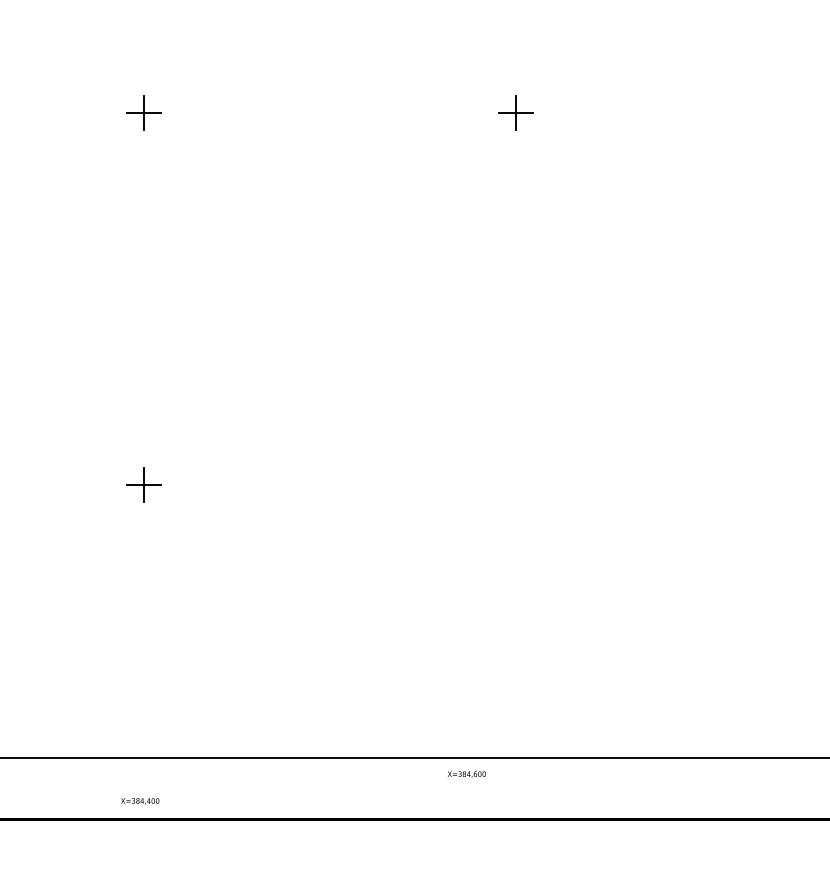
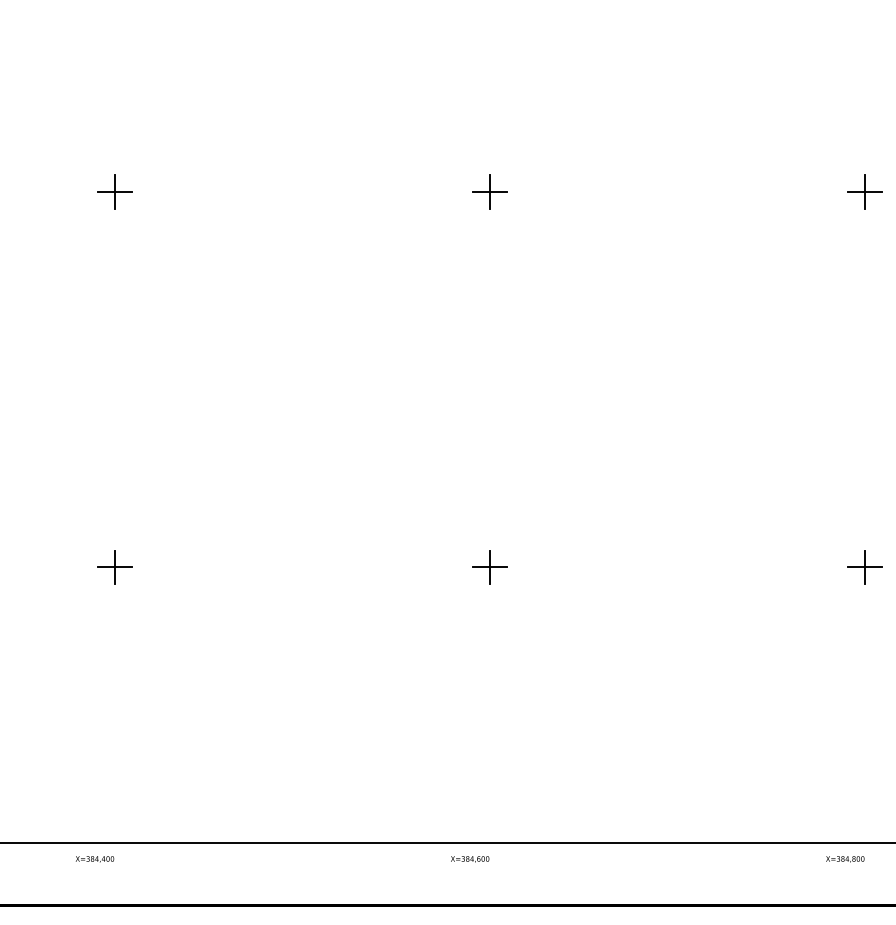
part: (515, 485) -> (489, 567), added
text: (467, 774) -> (470, 859), moved
text: (139, 801) -> (94, 859), moved

